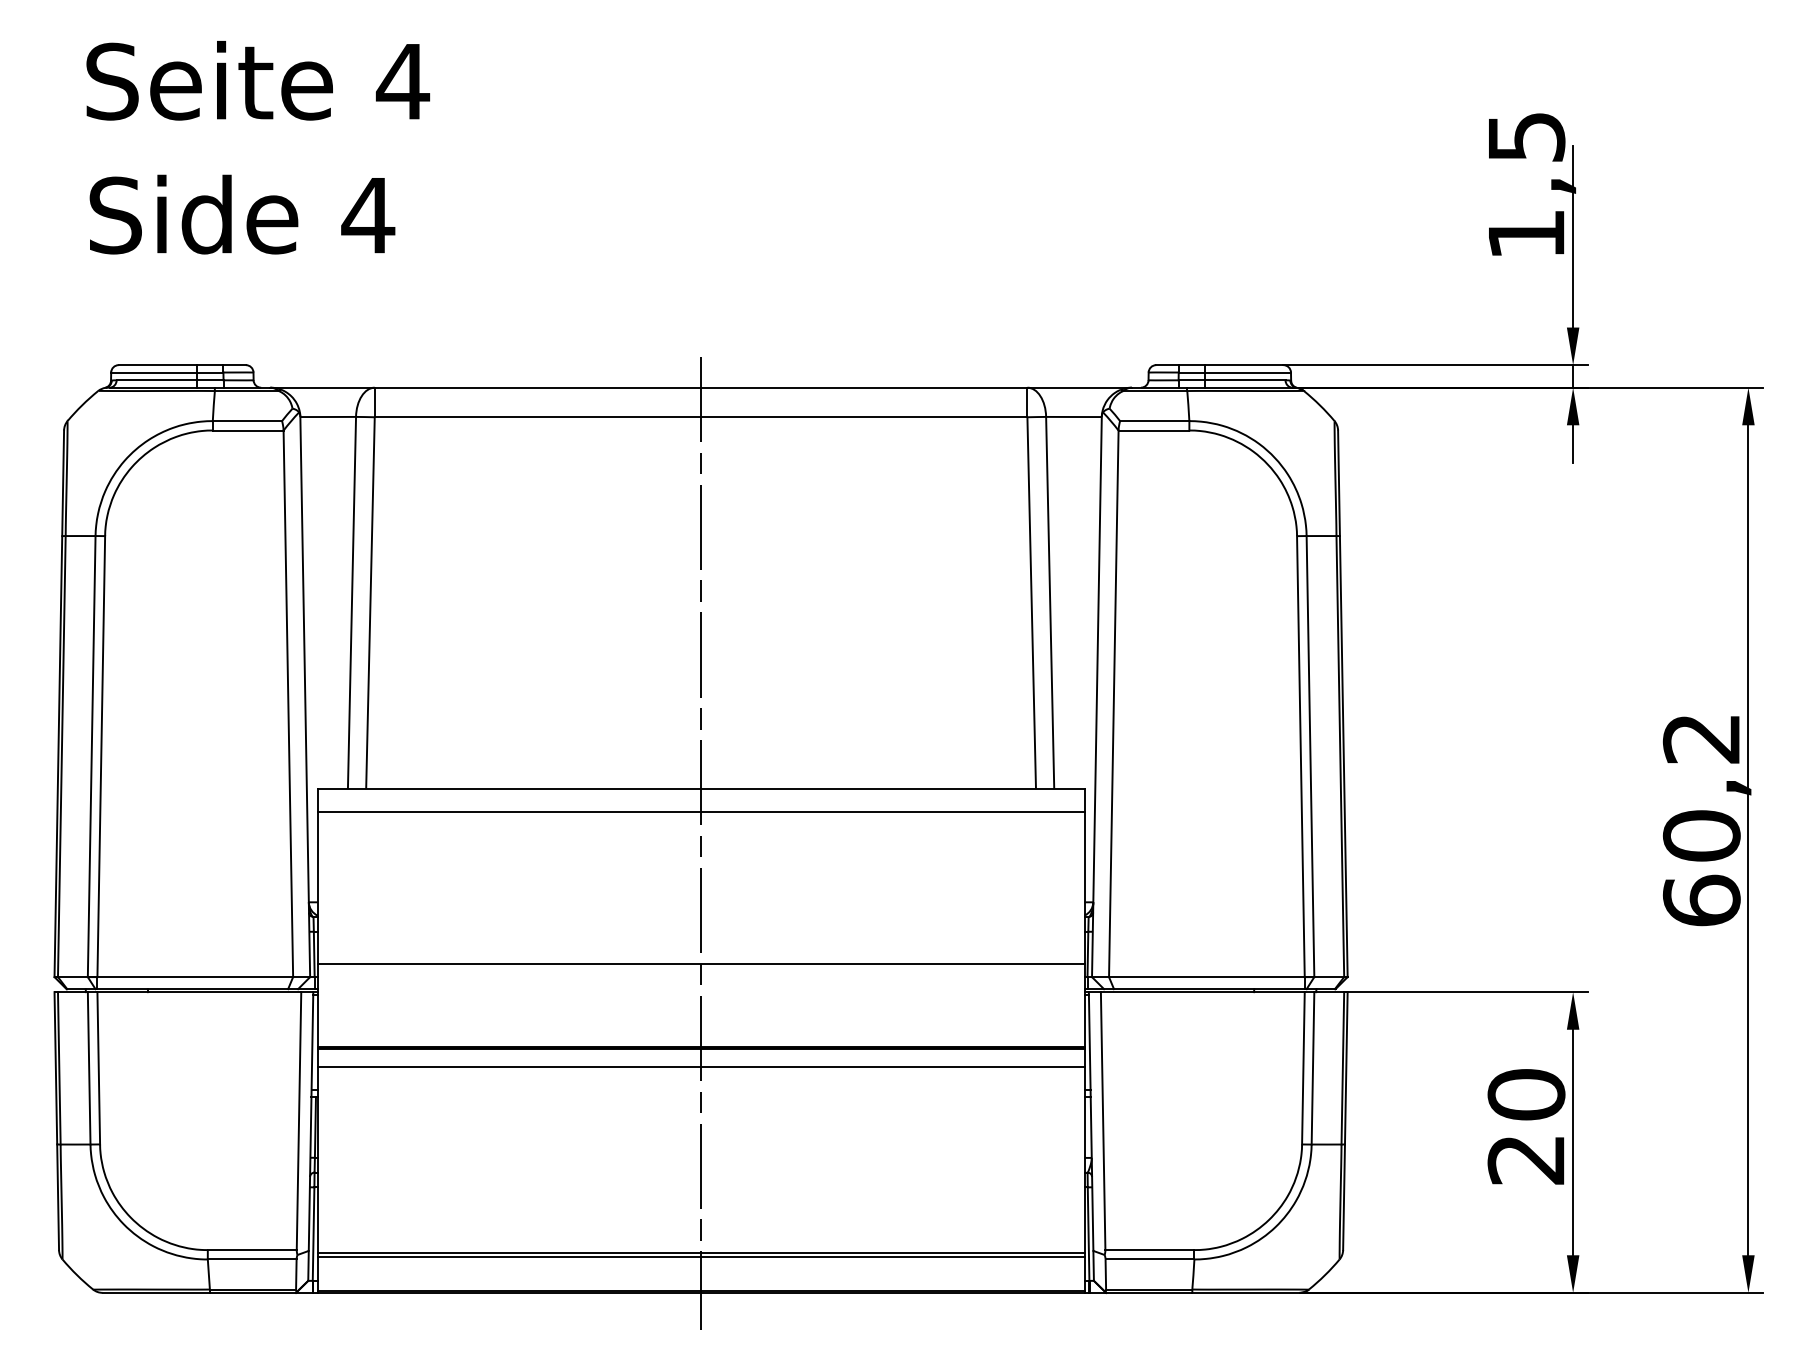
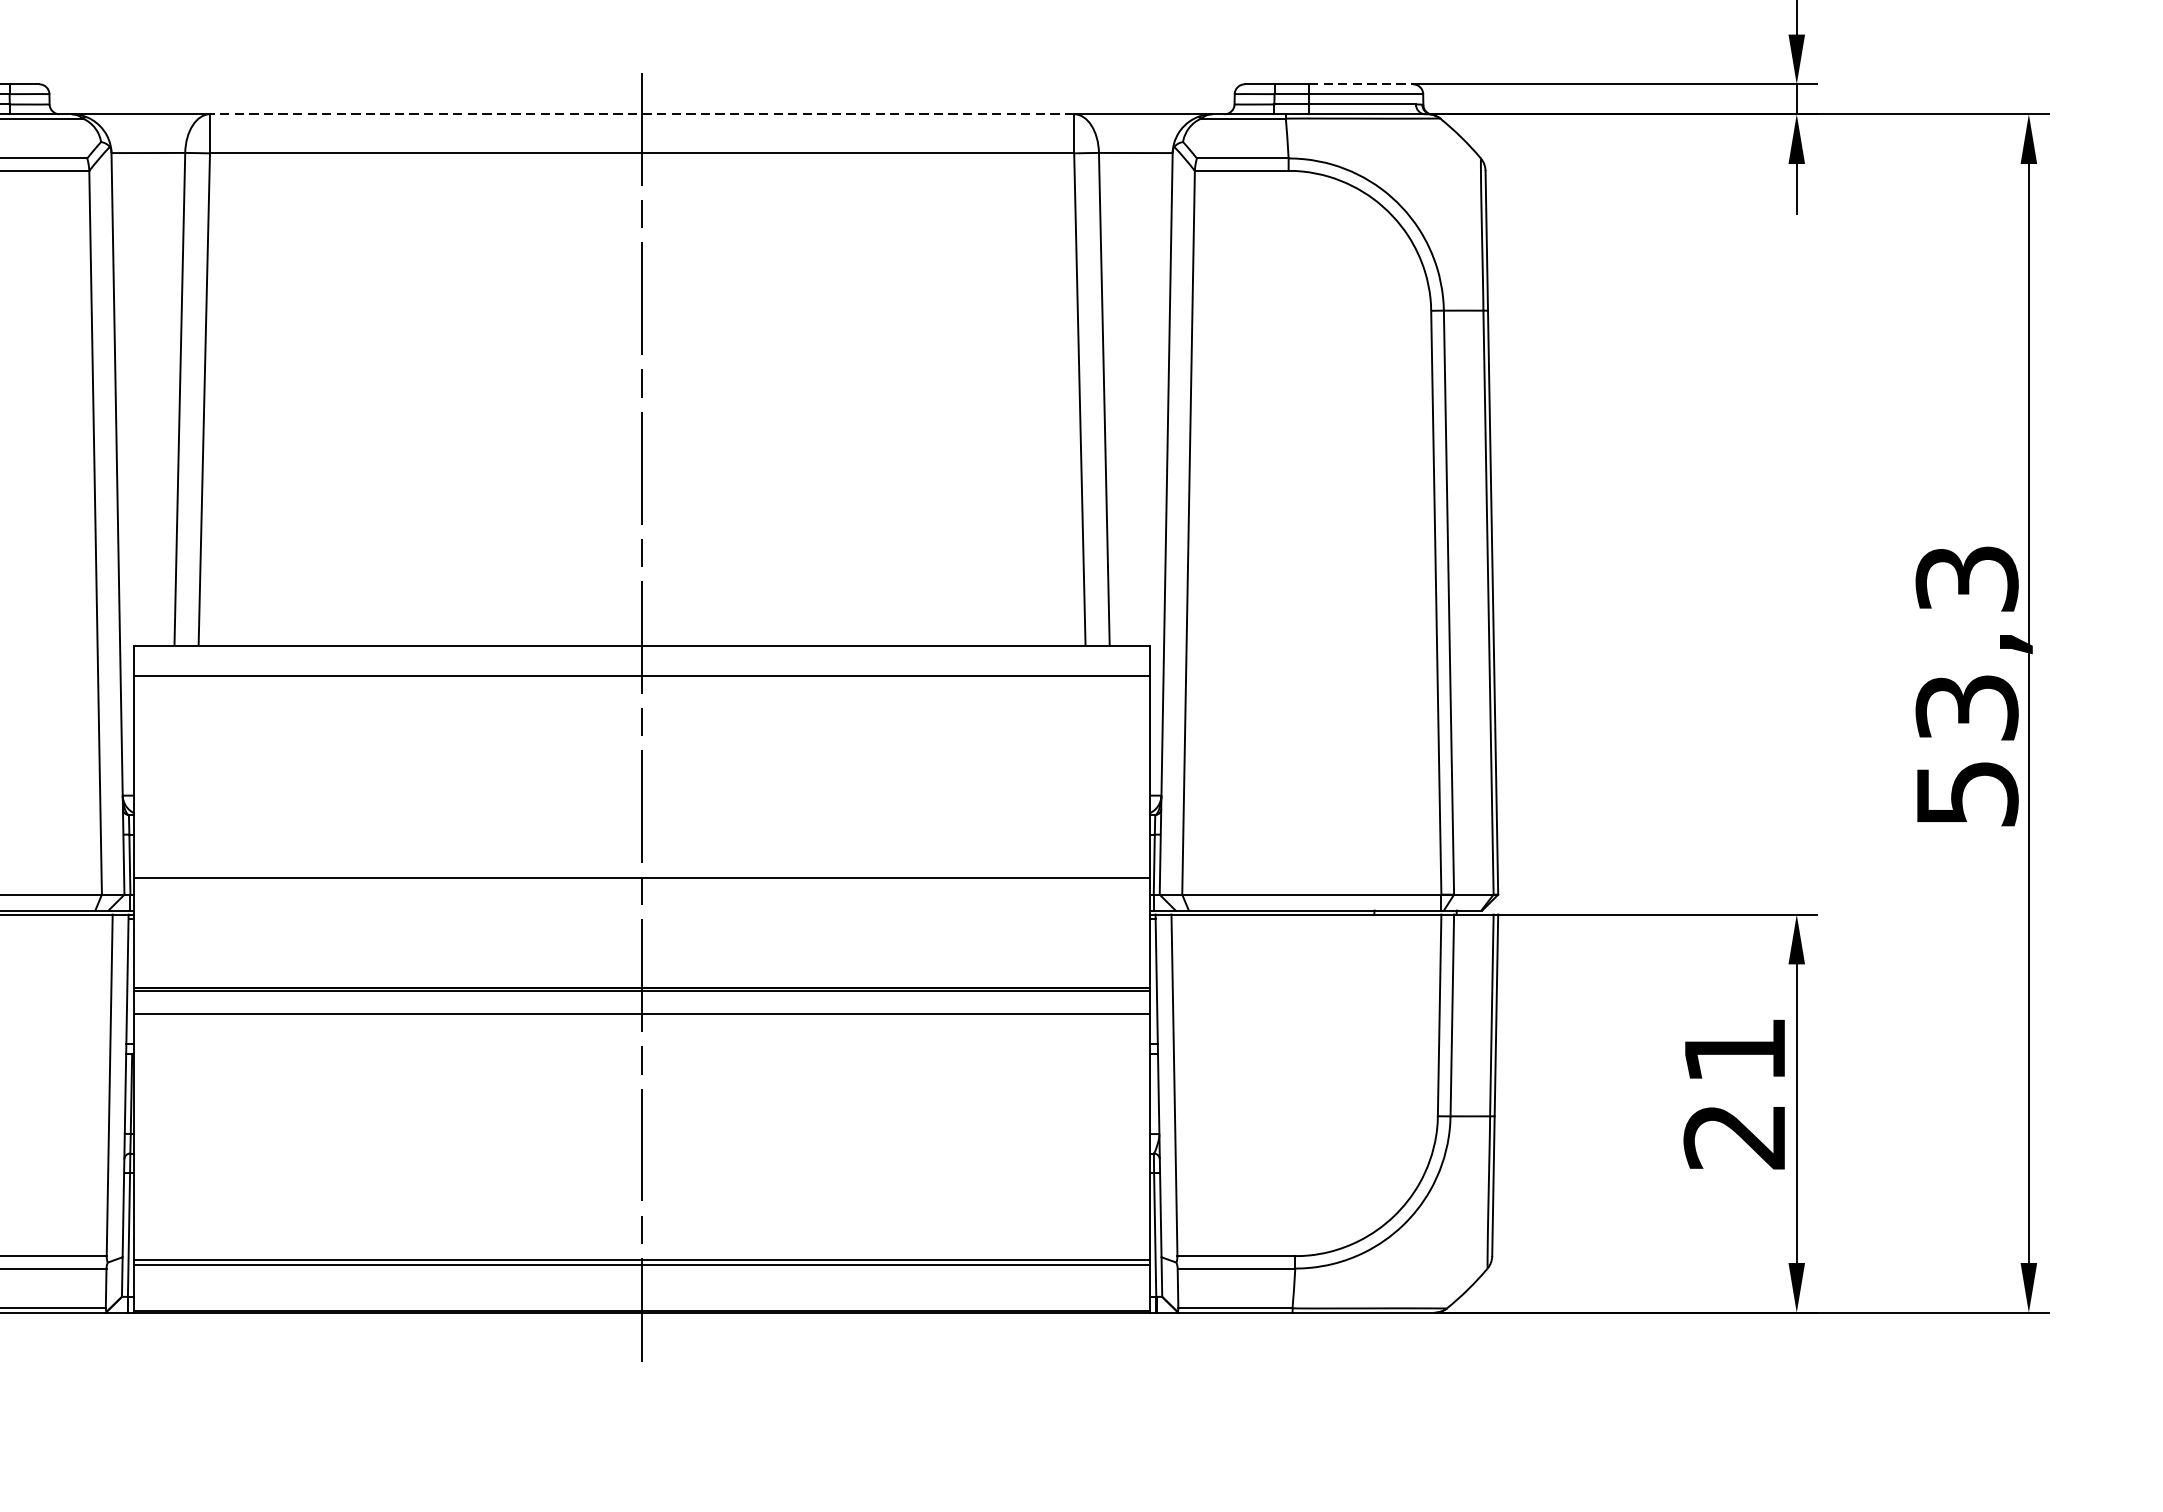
line: (1244, 365) -> (1361, 84), solid -> dashed
line: (700, 387) -> (641, 113), solid -> dashed
text: (1701, 820) -> (1966, 687), 60,2 -> 53,3
text: (1526, 1094) -> (1735, 1050), 20 -> 21

